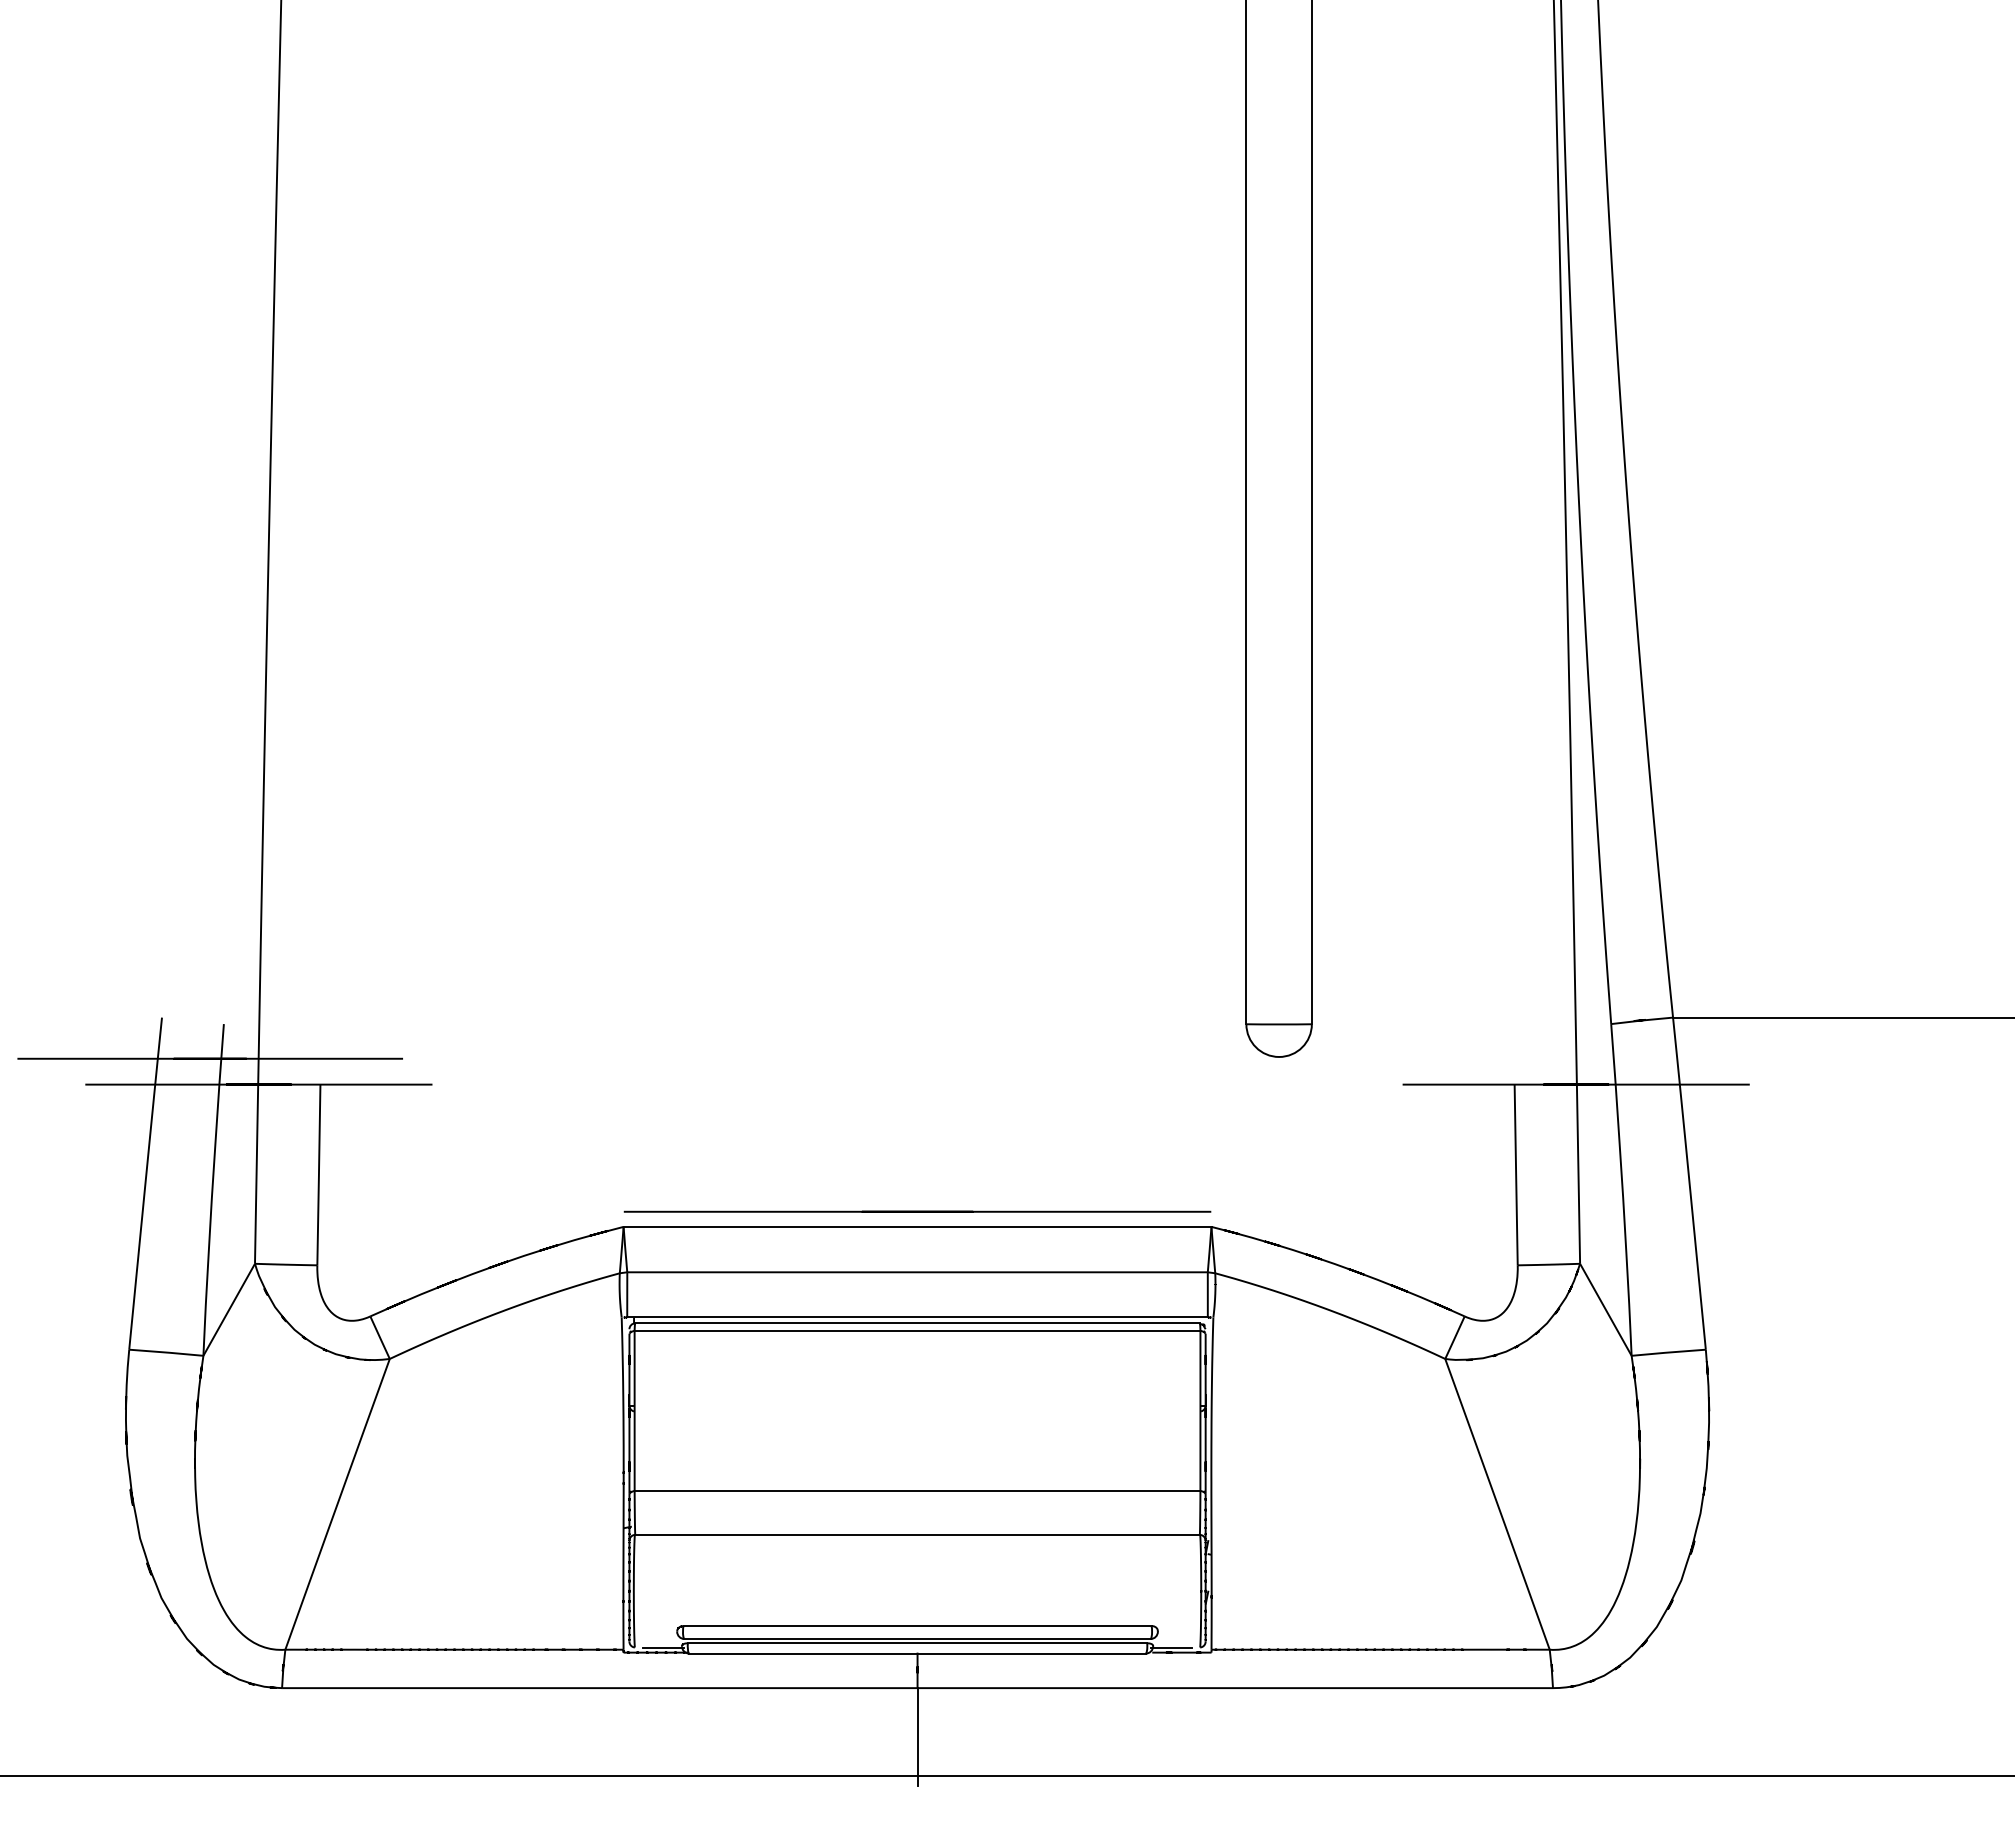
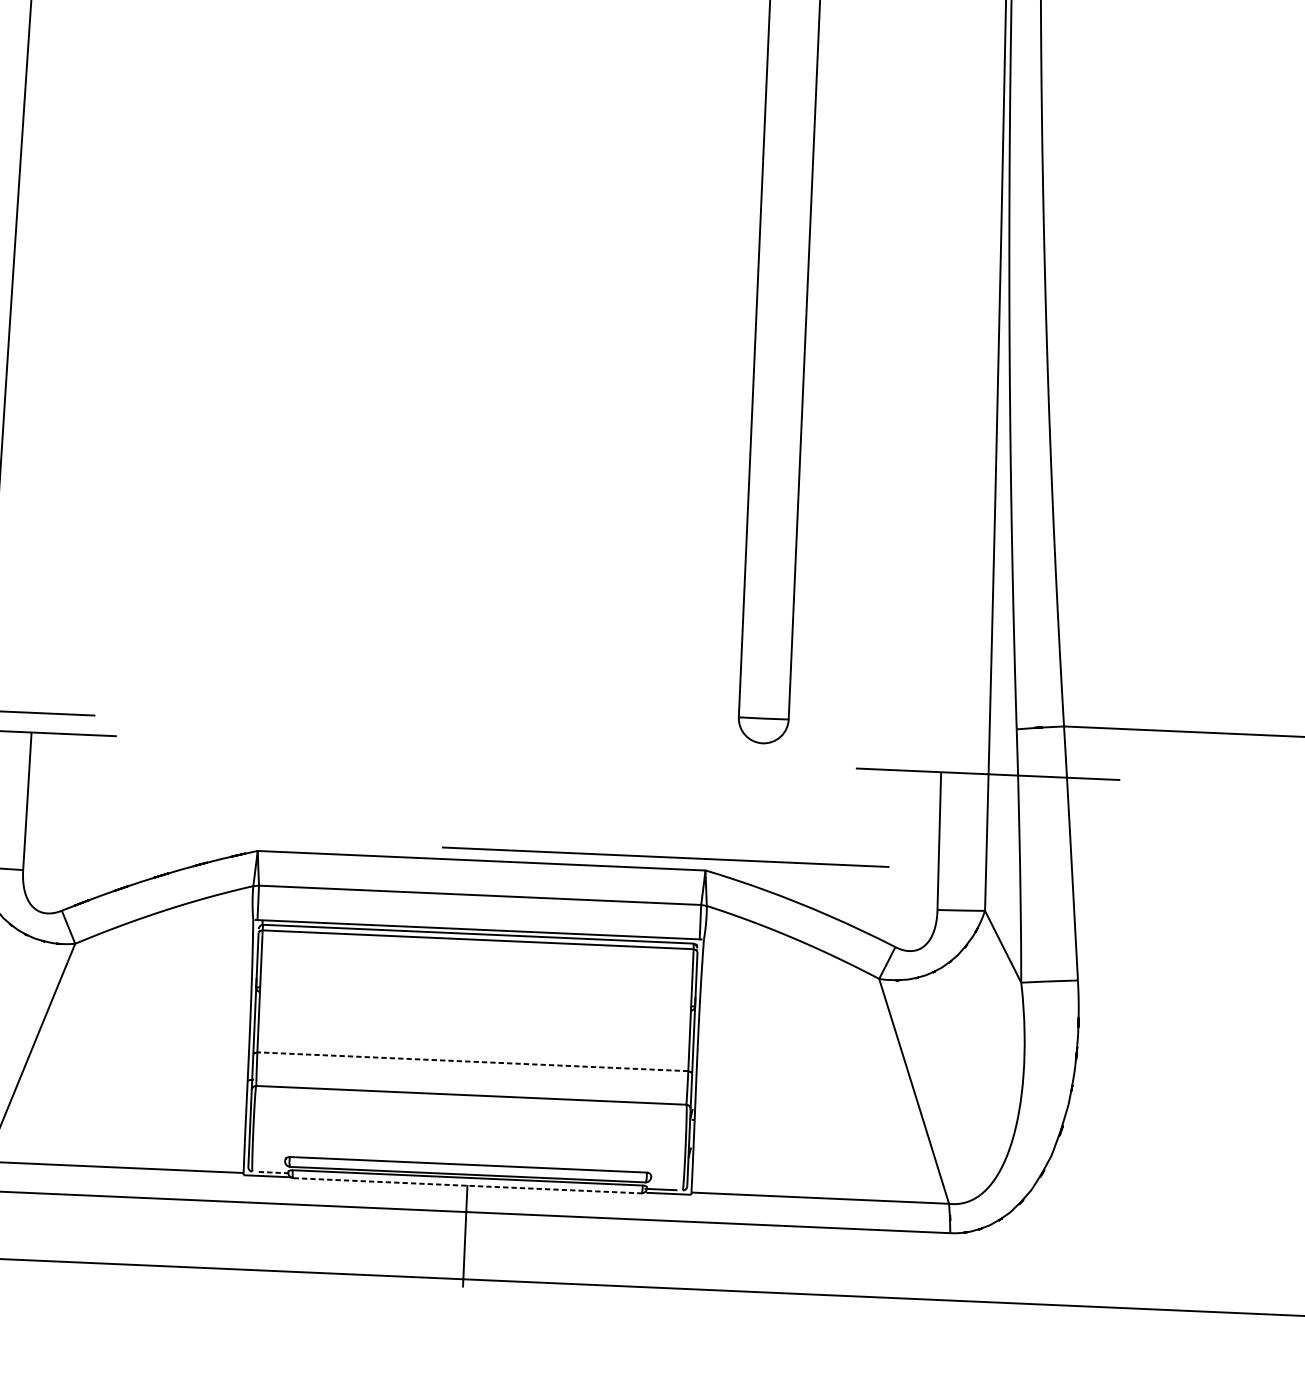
line: (917, 1211) -> (665, 857), moved
line: (917, 1490) -> (472, 1061), solid -> dashed
line: (664, 1647) -> (274, 1172), solid -> dashed
line: (918, 1653) -> (468, 1185), solid -> dashed

